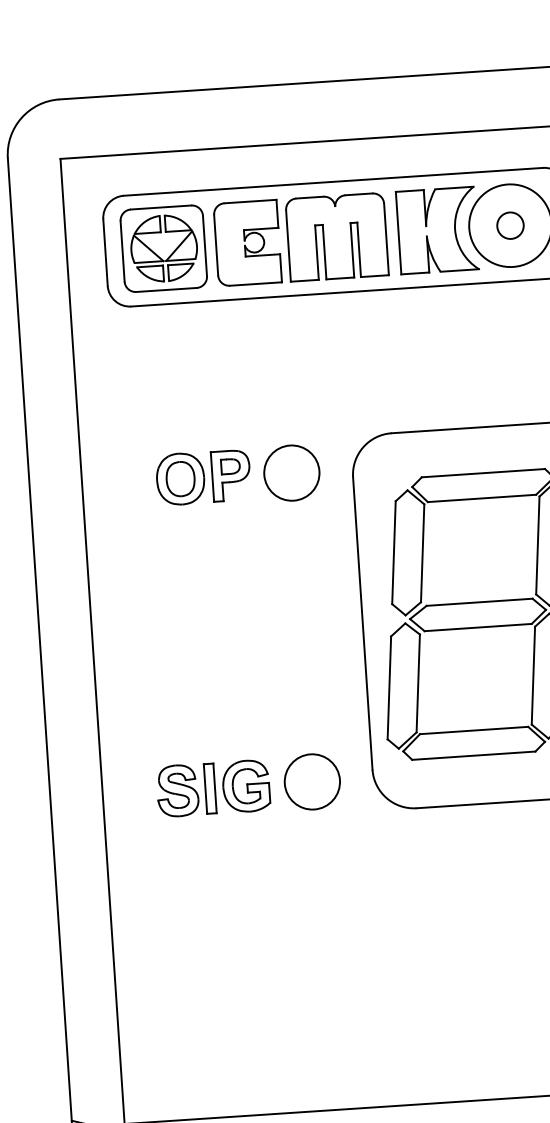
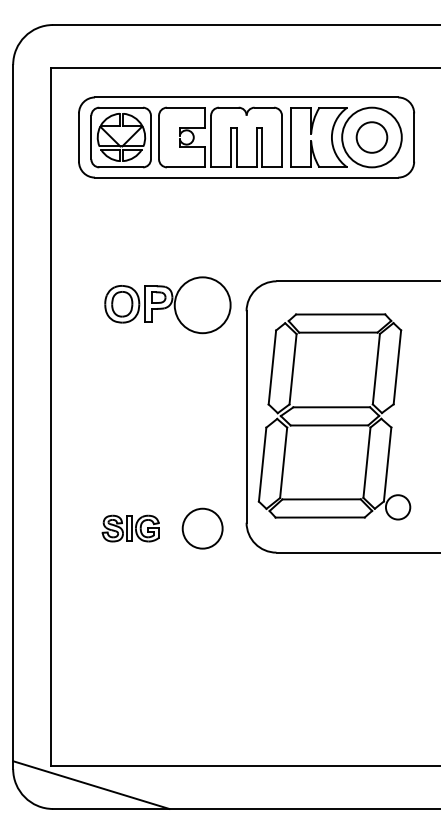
circle: (509, 225) -> (371, 137), size x1.6
circle: (291, 473) -> (202, 305), size x1.4
part: (212, 788) -> (130, 528), size x0.7

